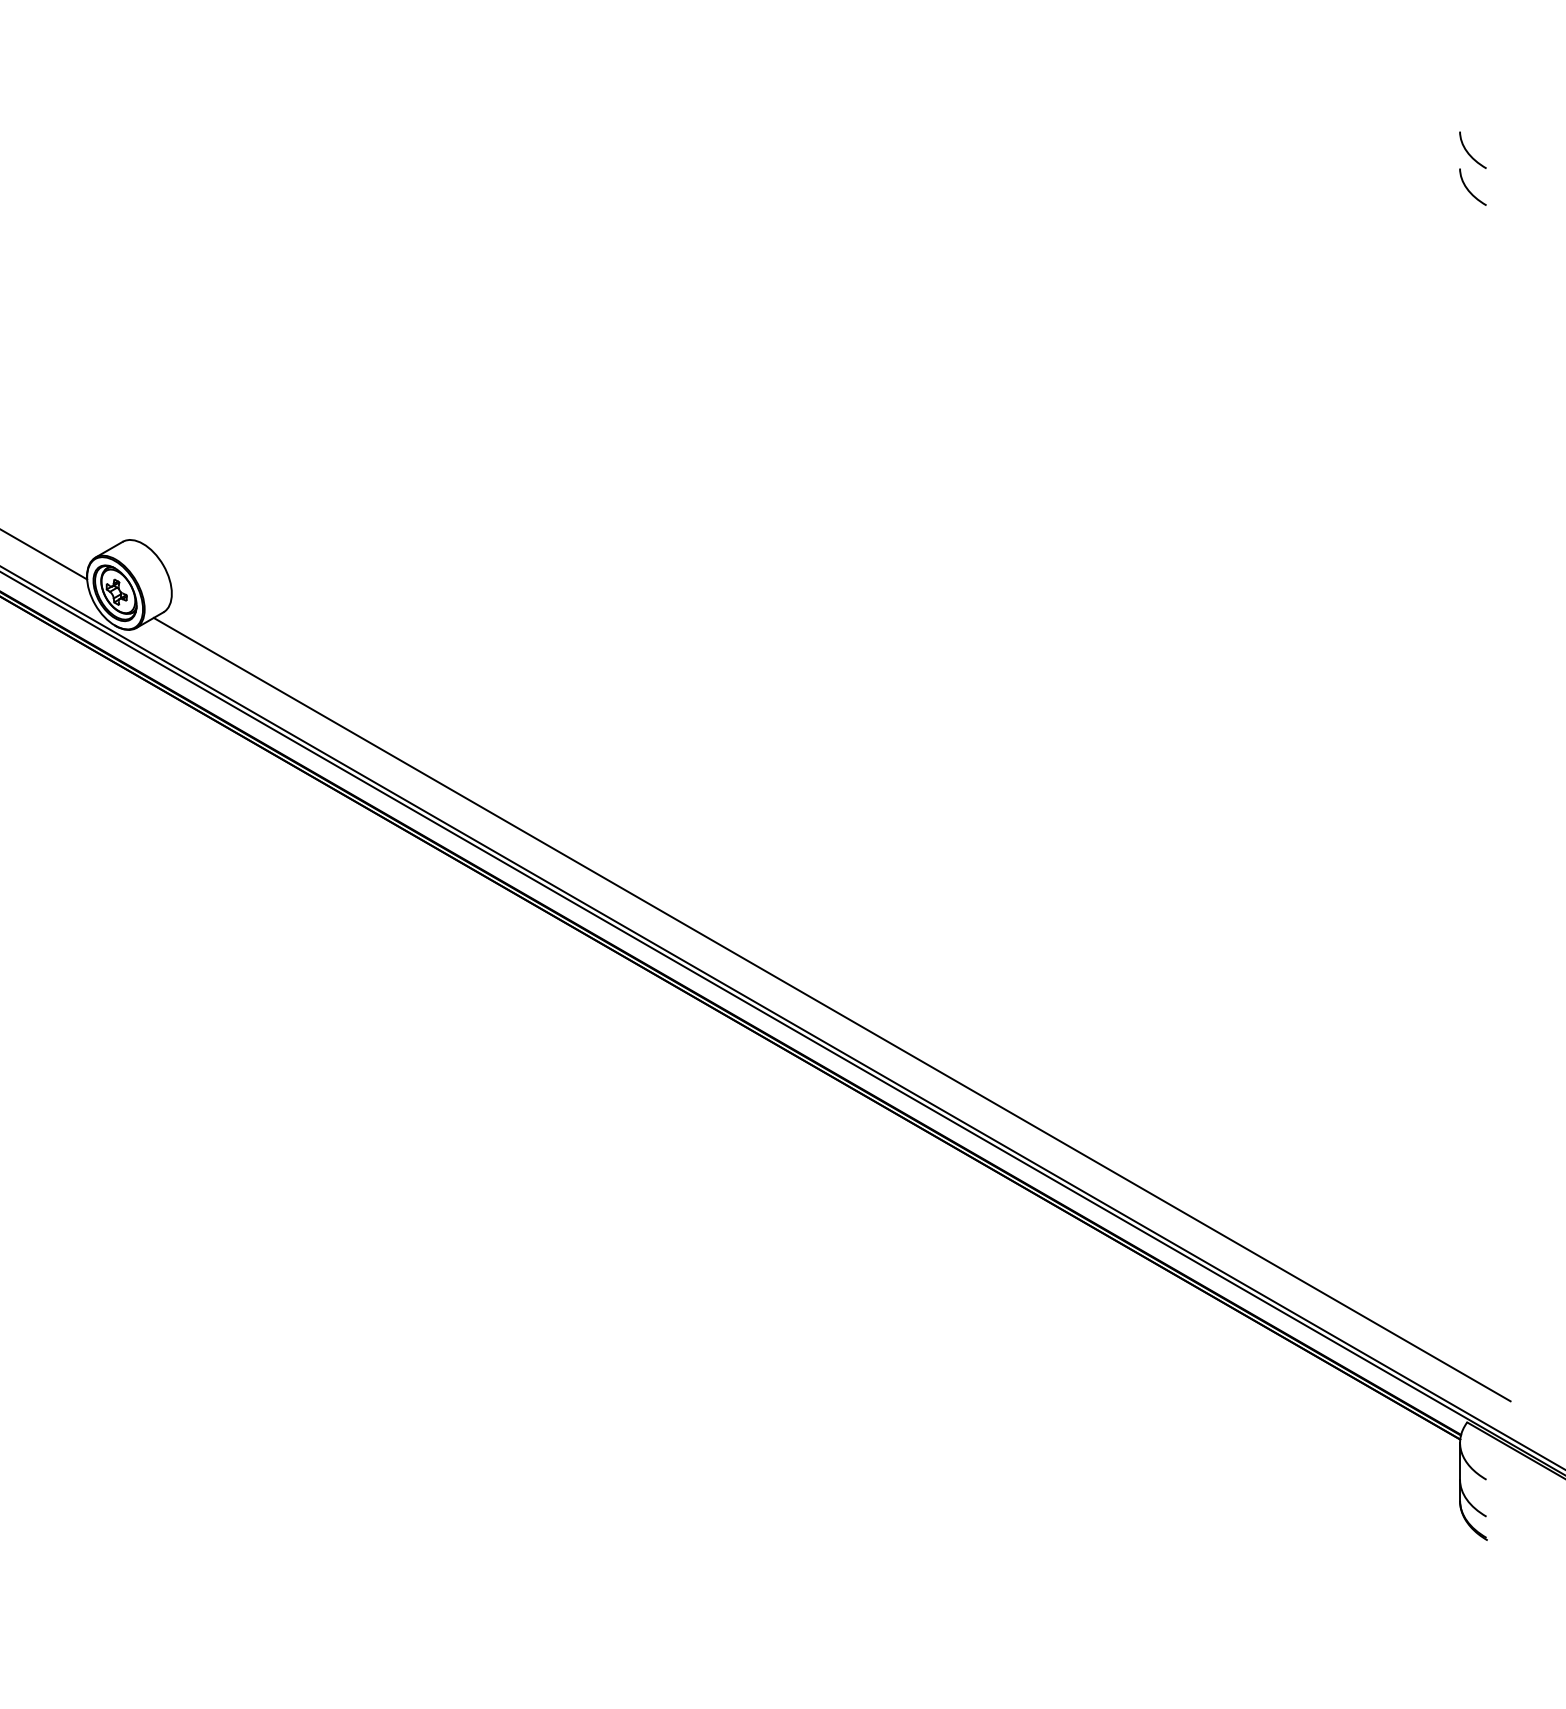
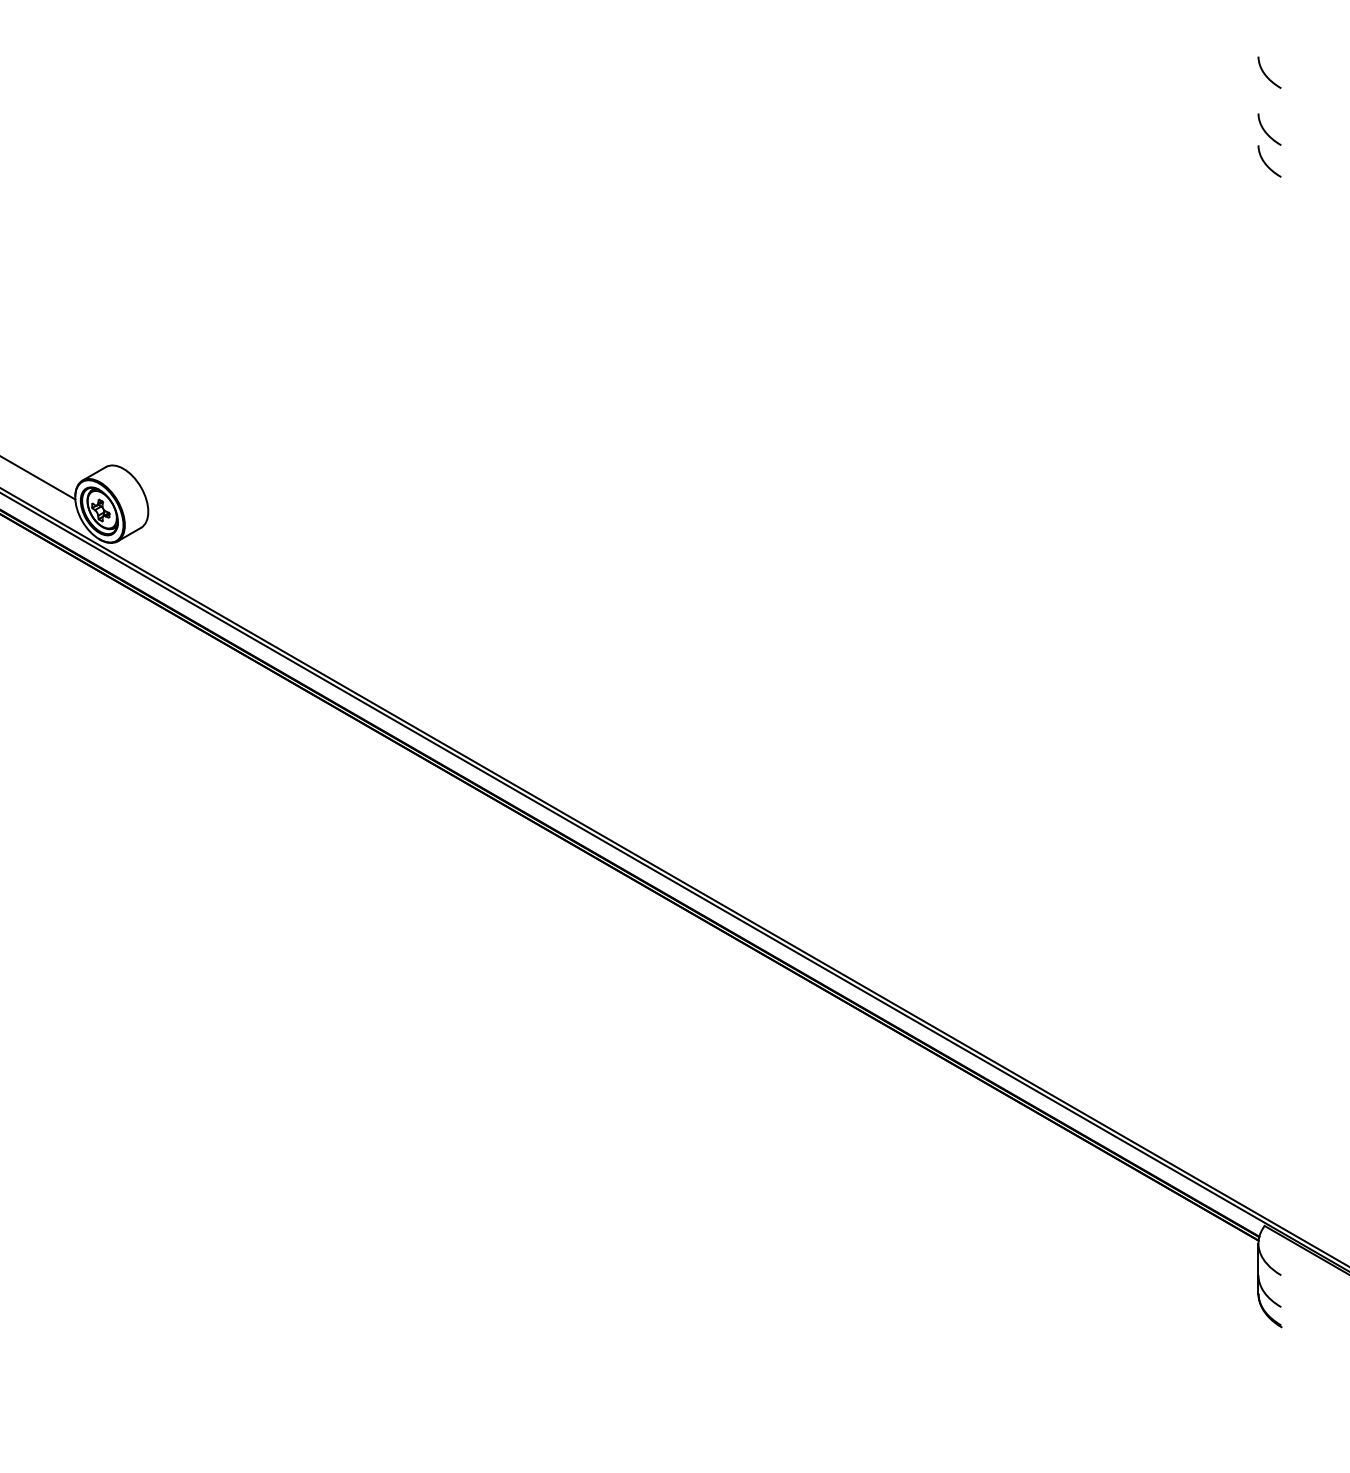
curve: (1468, 85) -> (1265, 73), added
line: (831, 1009) -> (716, 870), removed

